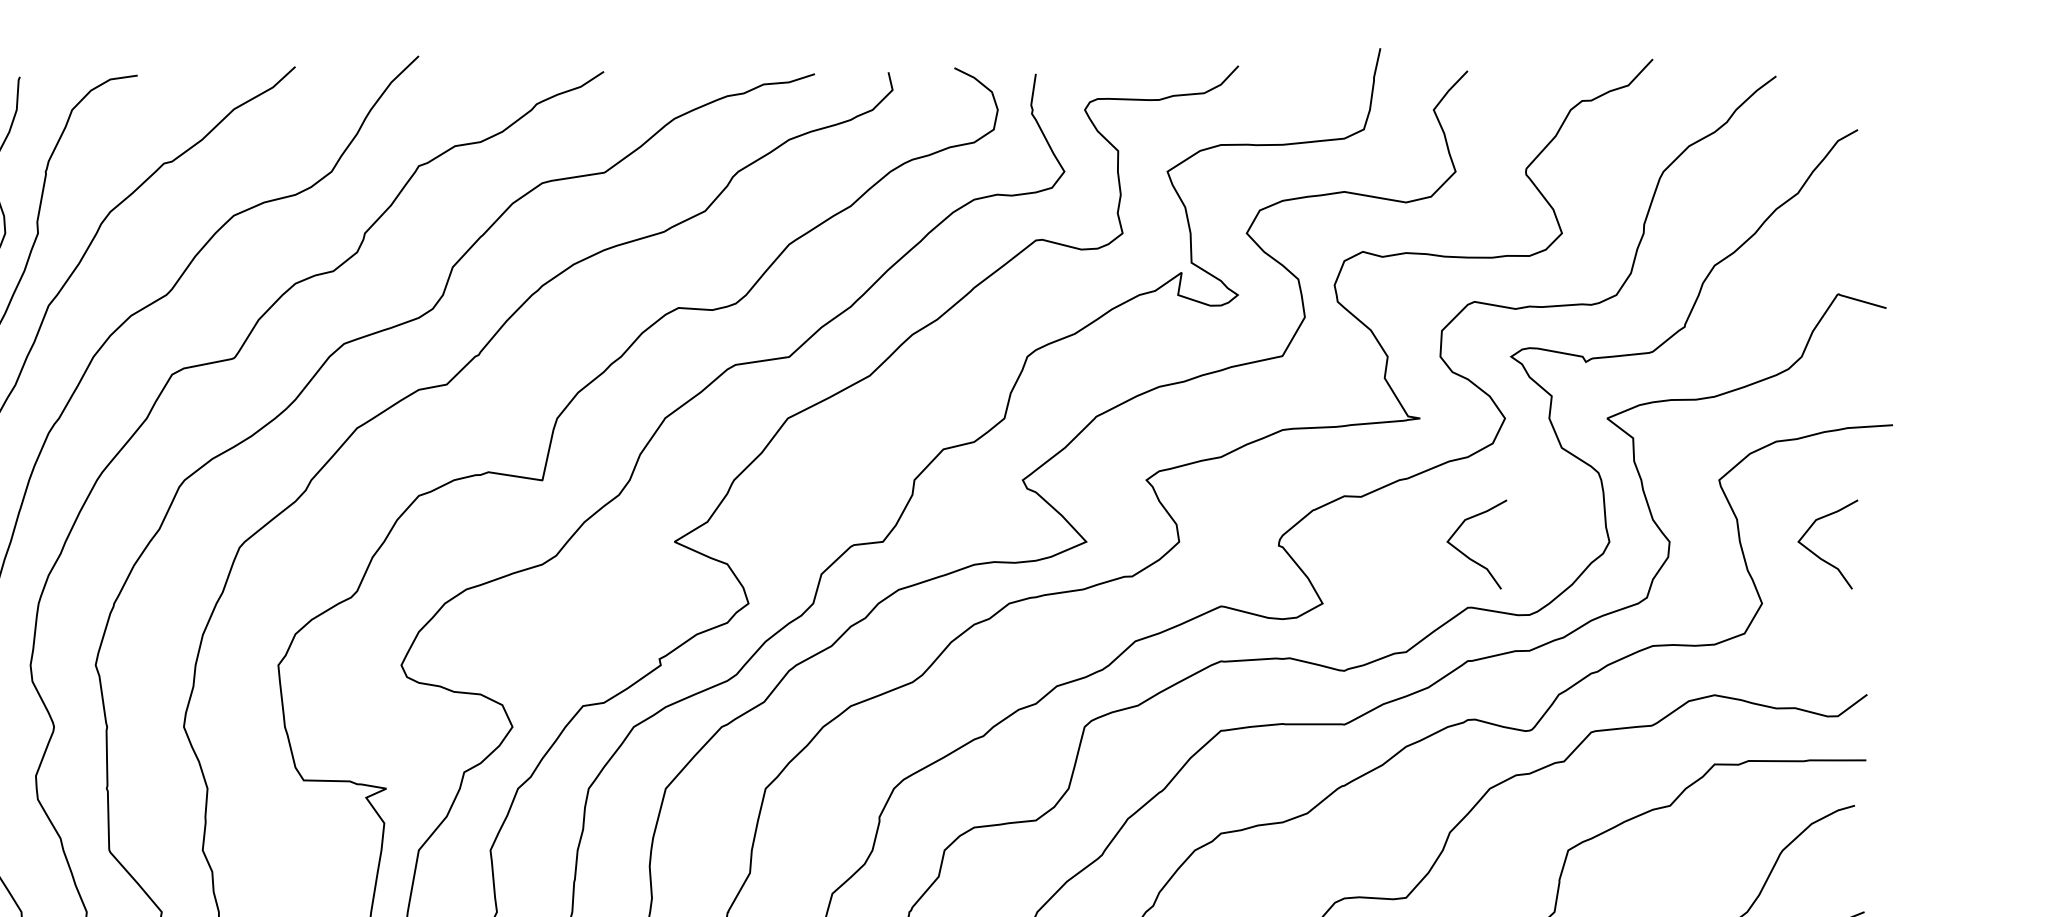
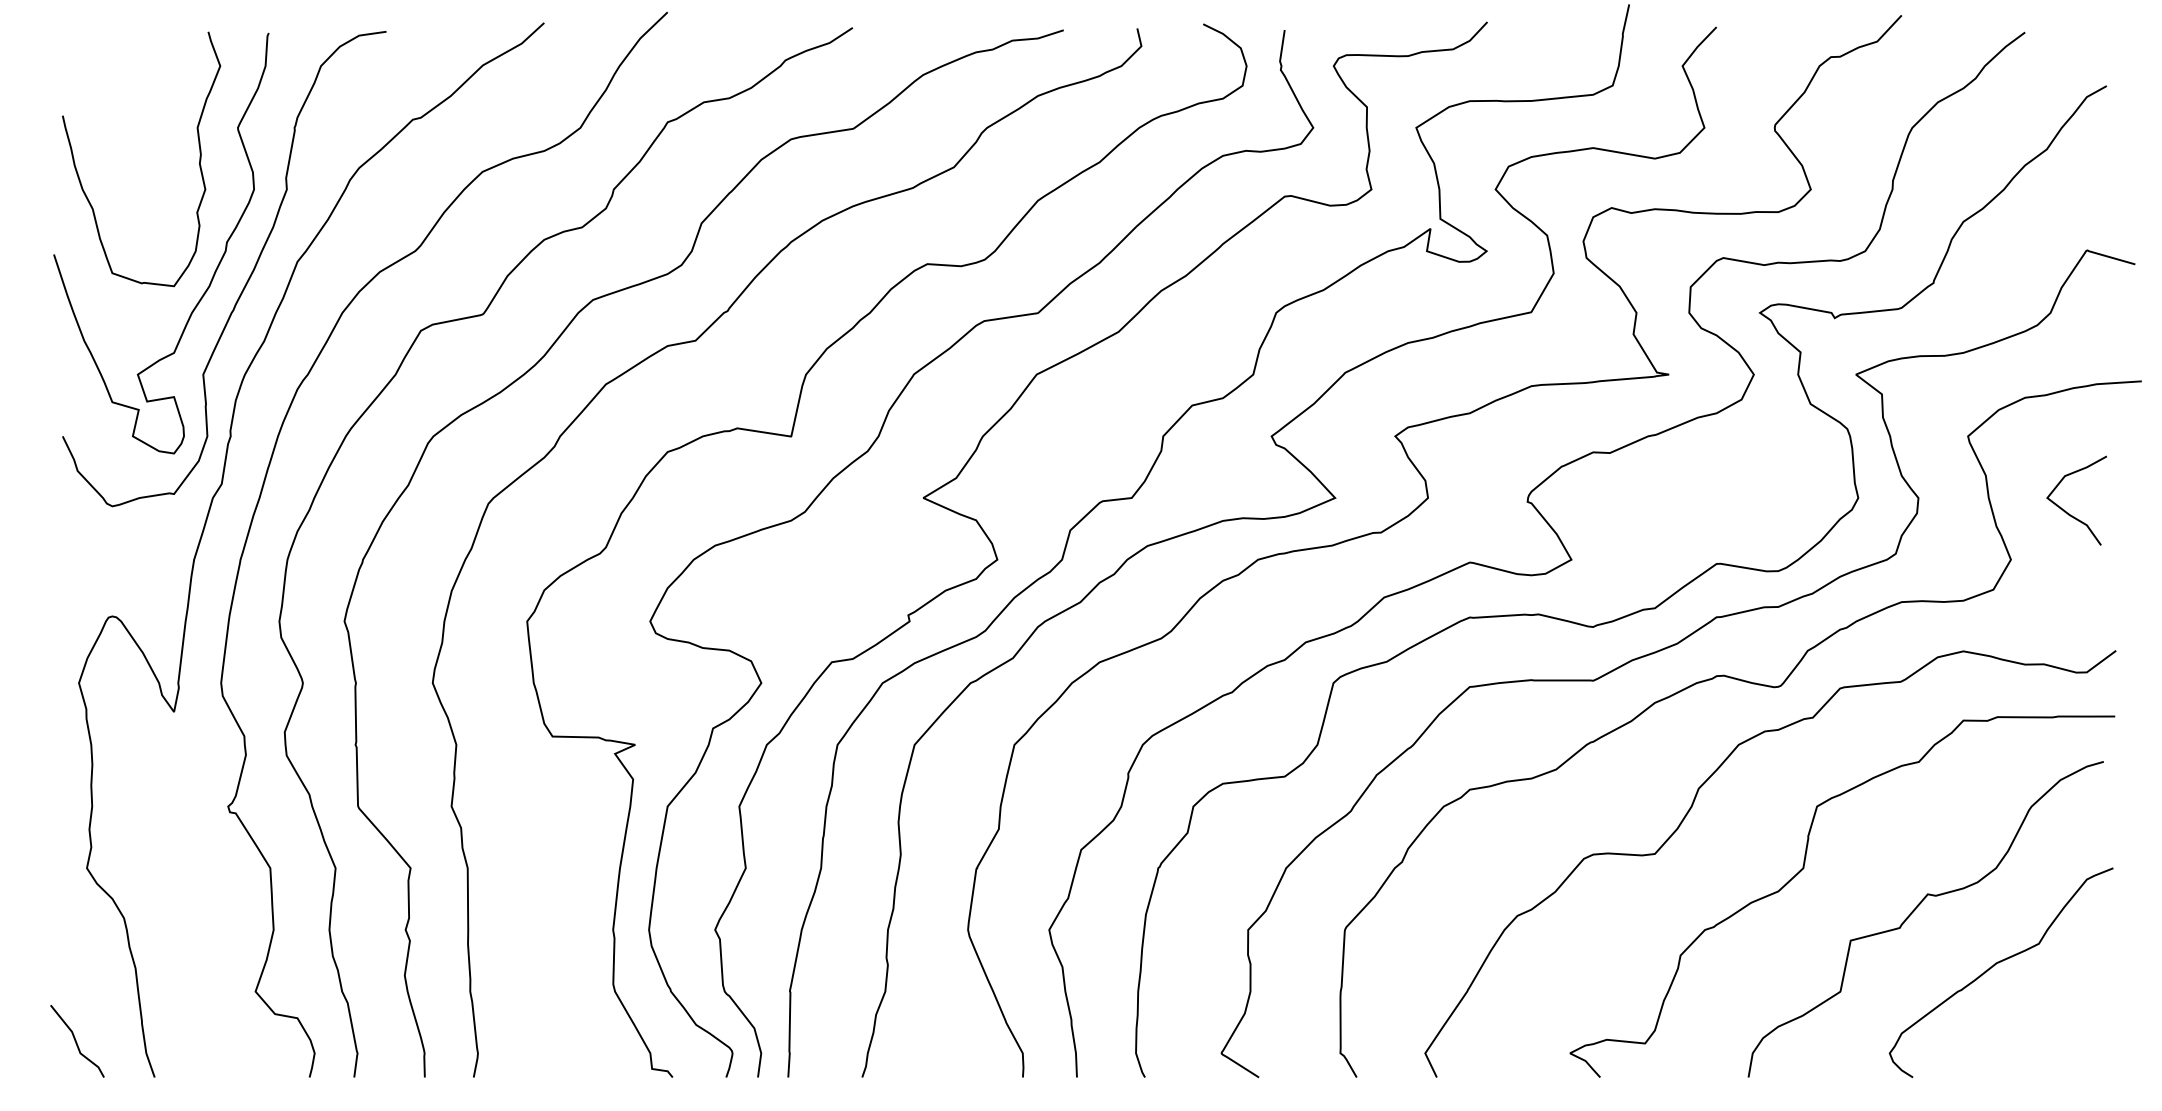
curve: (1468, 556) -> (1717, 512), removed

